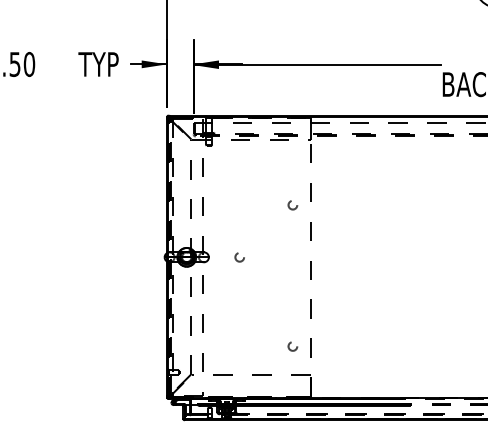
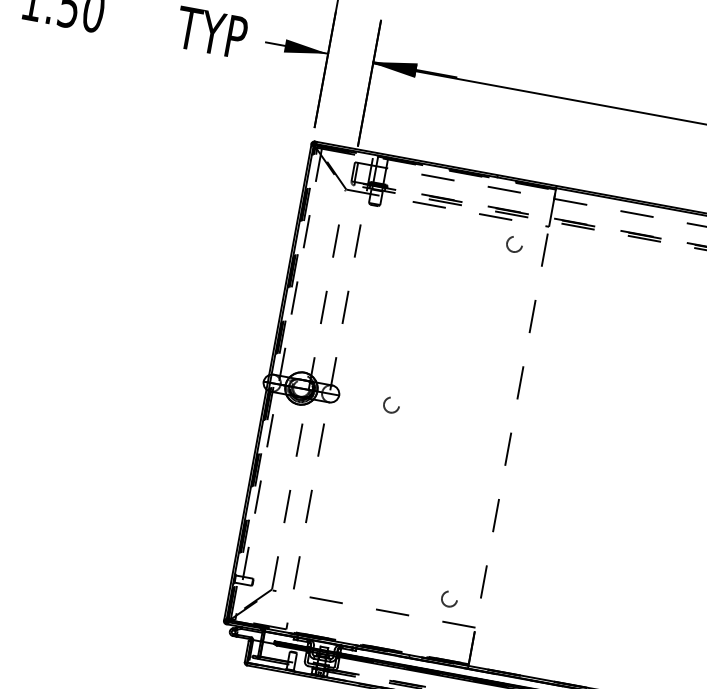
circle: (292, 205) -> (513, 244), moved
circle: (292, 346) -> (448, 598), moved

